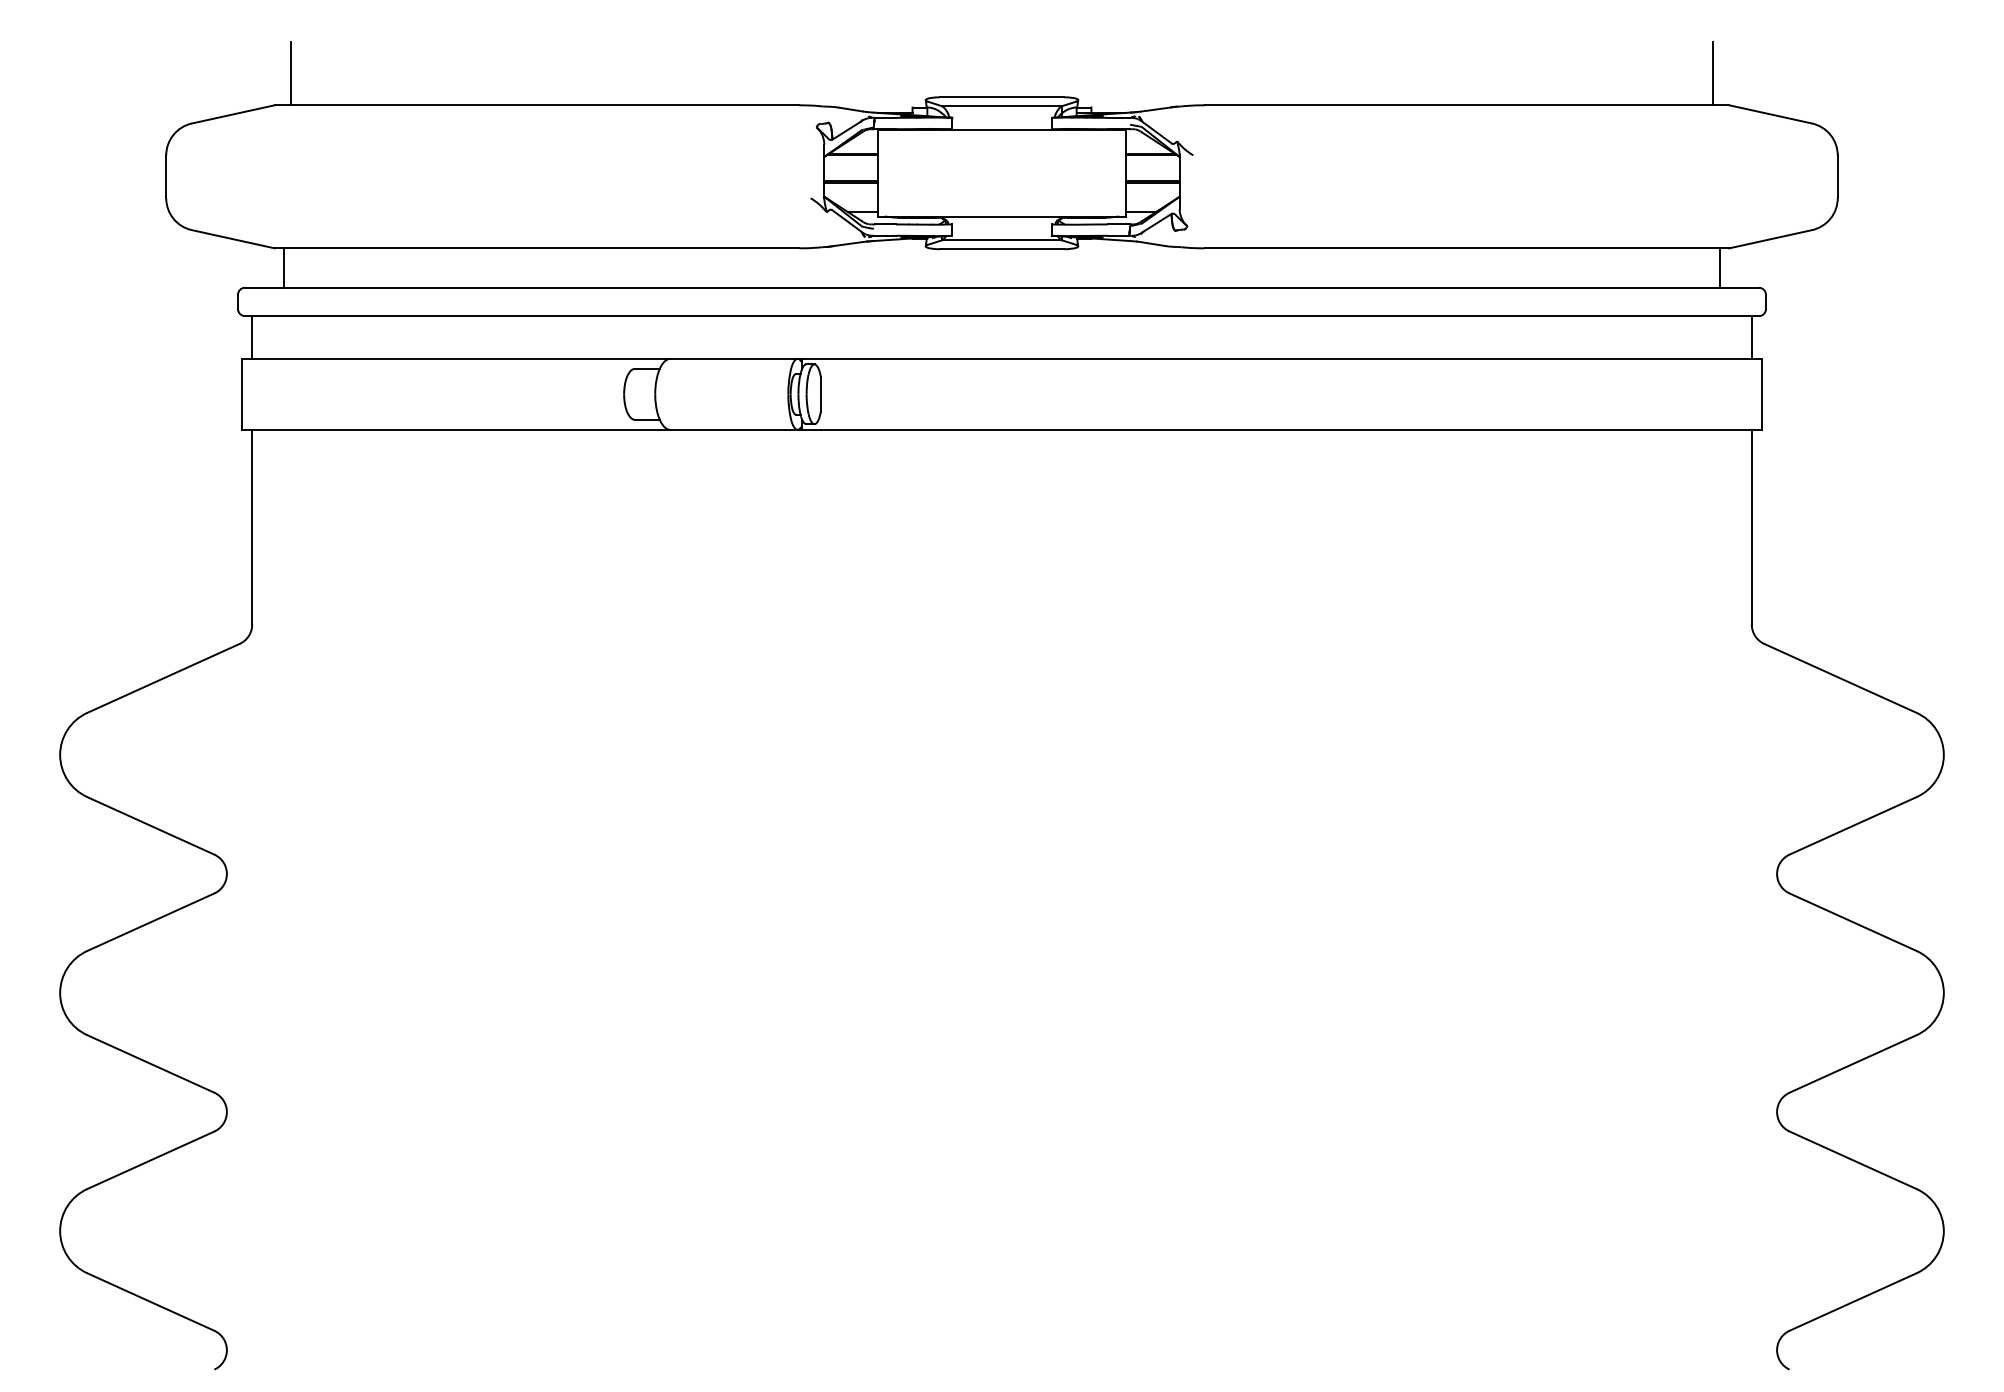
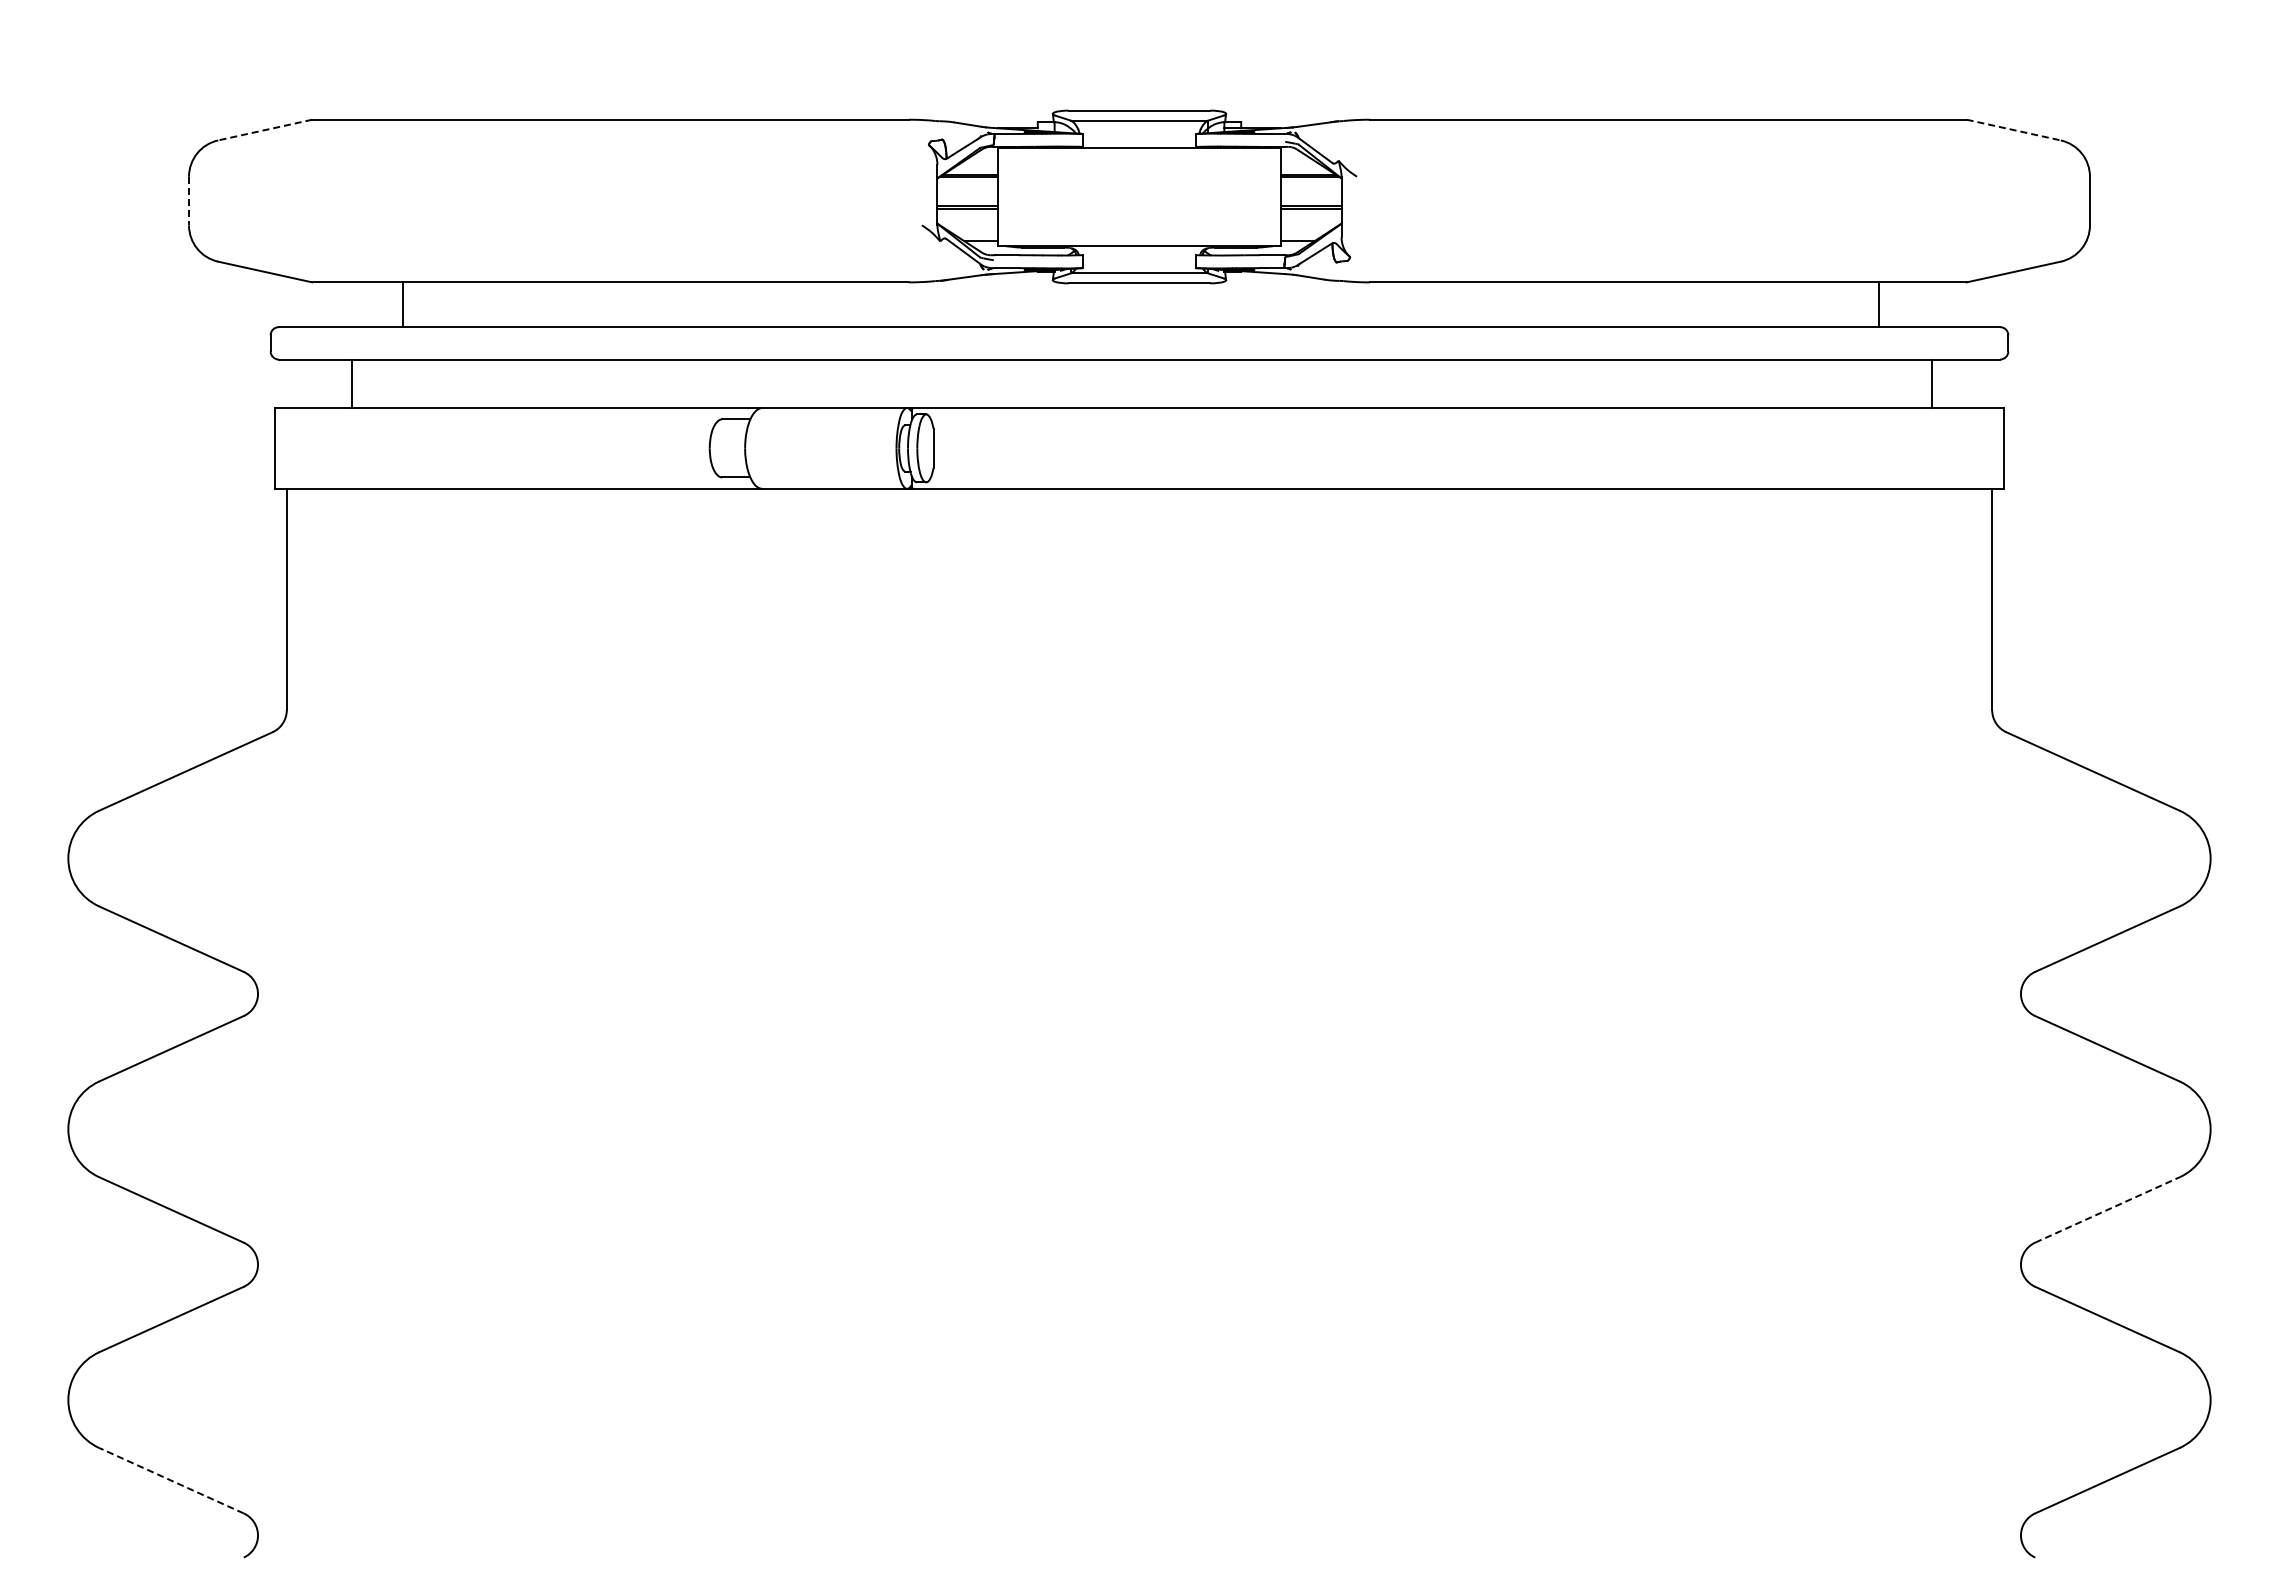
line: (291, 73) -> (331, 83), removed
line: (1712, 73) -> (1947, 83), removed
line: (232, 114) -> (264, 130), solid -> dashed
line: (1771, 114) -> (2014, 130), solid -> dashed
line: (166, 177) -> (189, 201), solid -> dashed
line: (284, 267) -> (403, 304), moved
line: (1719, 267) -> (1878, 304), moved
line: (251, 337) -> (351, 383), moved
line: (1752, 337) -> (1932, 383), moved
line: (1853, 1063) -> (2107, 1209), solid -> dashed
line: (150, 1301) -> (171, 1480), solid -> dashed

